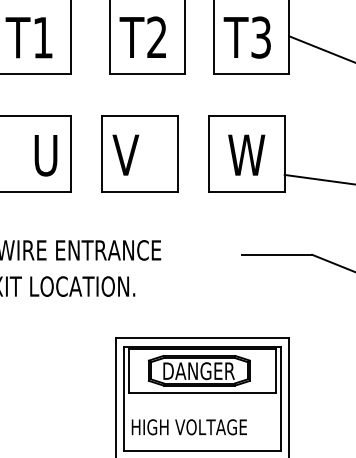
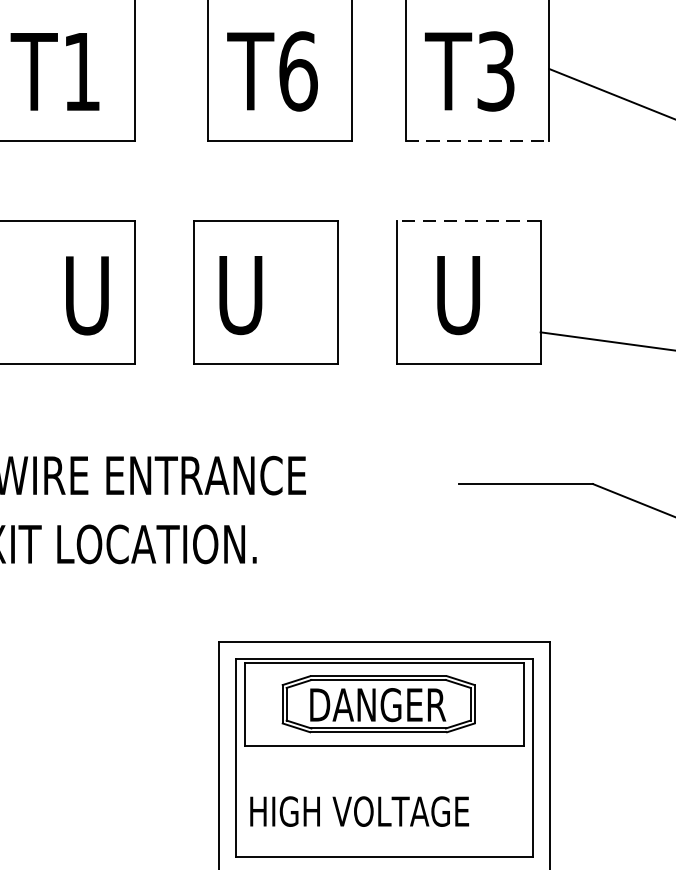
text: (157, 37) -> (299, 71), T2 -> T6
line: (251, 74) -> (477, 141), solid -> dashed
line: (246, 116) -> (468, 221), solid -> dashed
text: (125, 155) -> (238, 295), V -> U
text: (246, 155) -> (468, 295), W -> U

